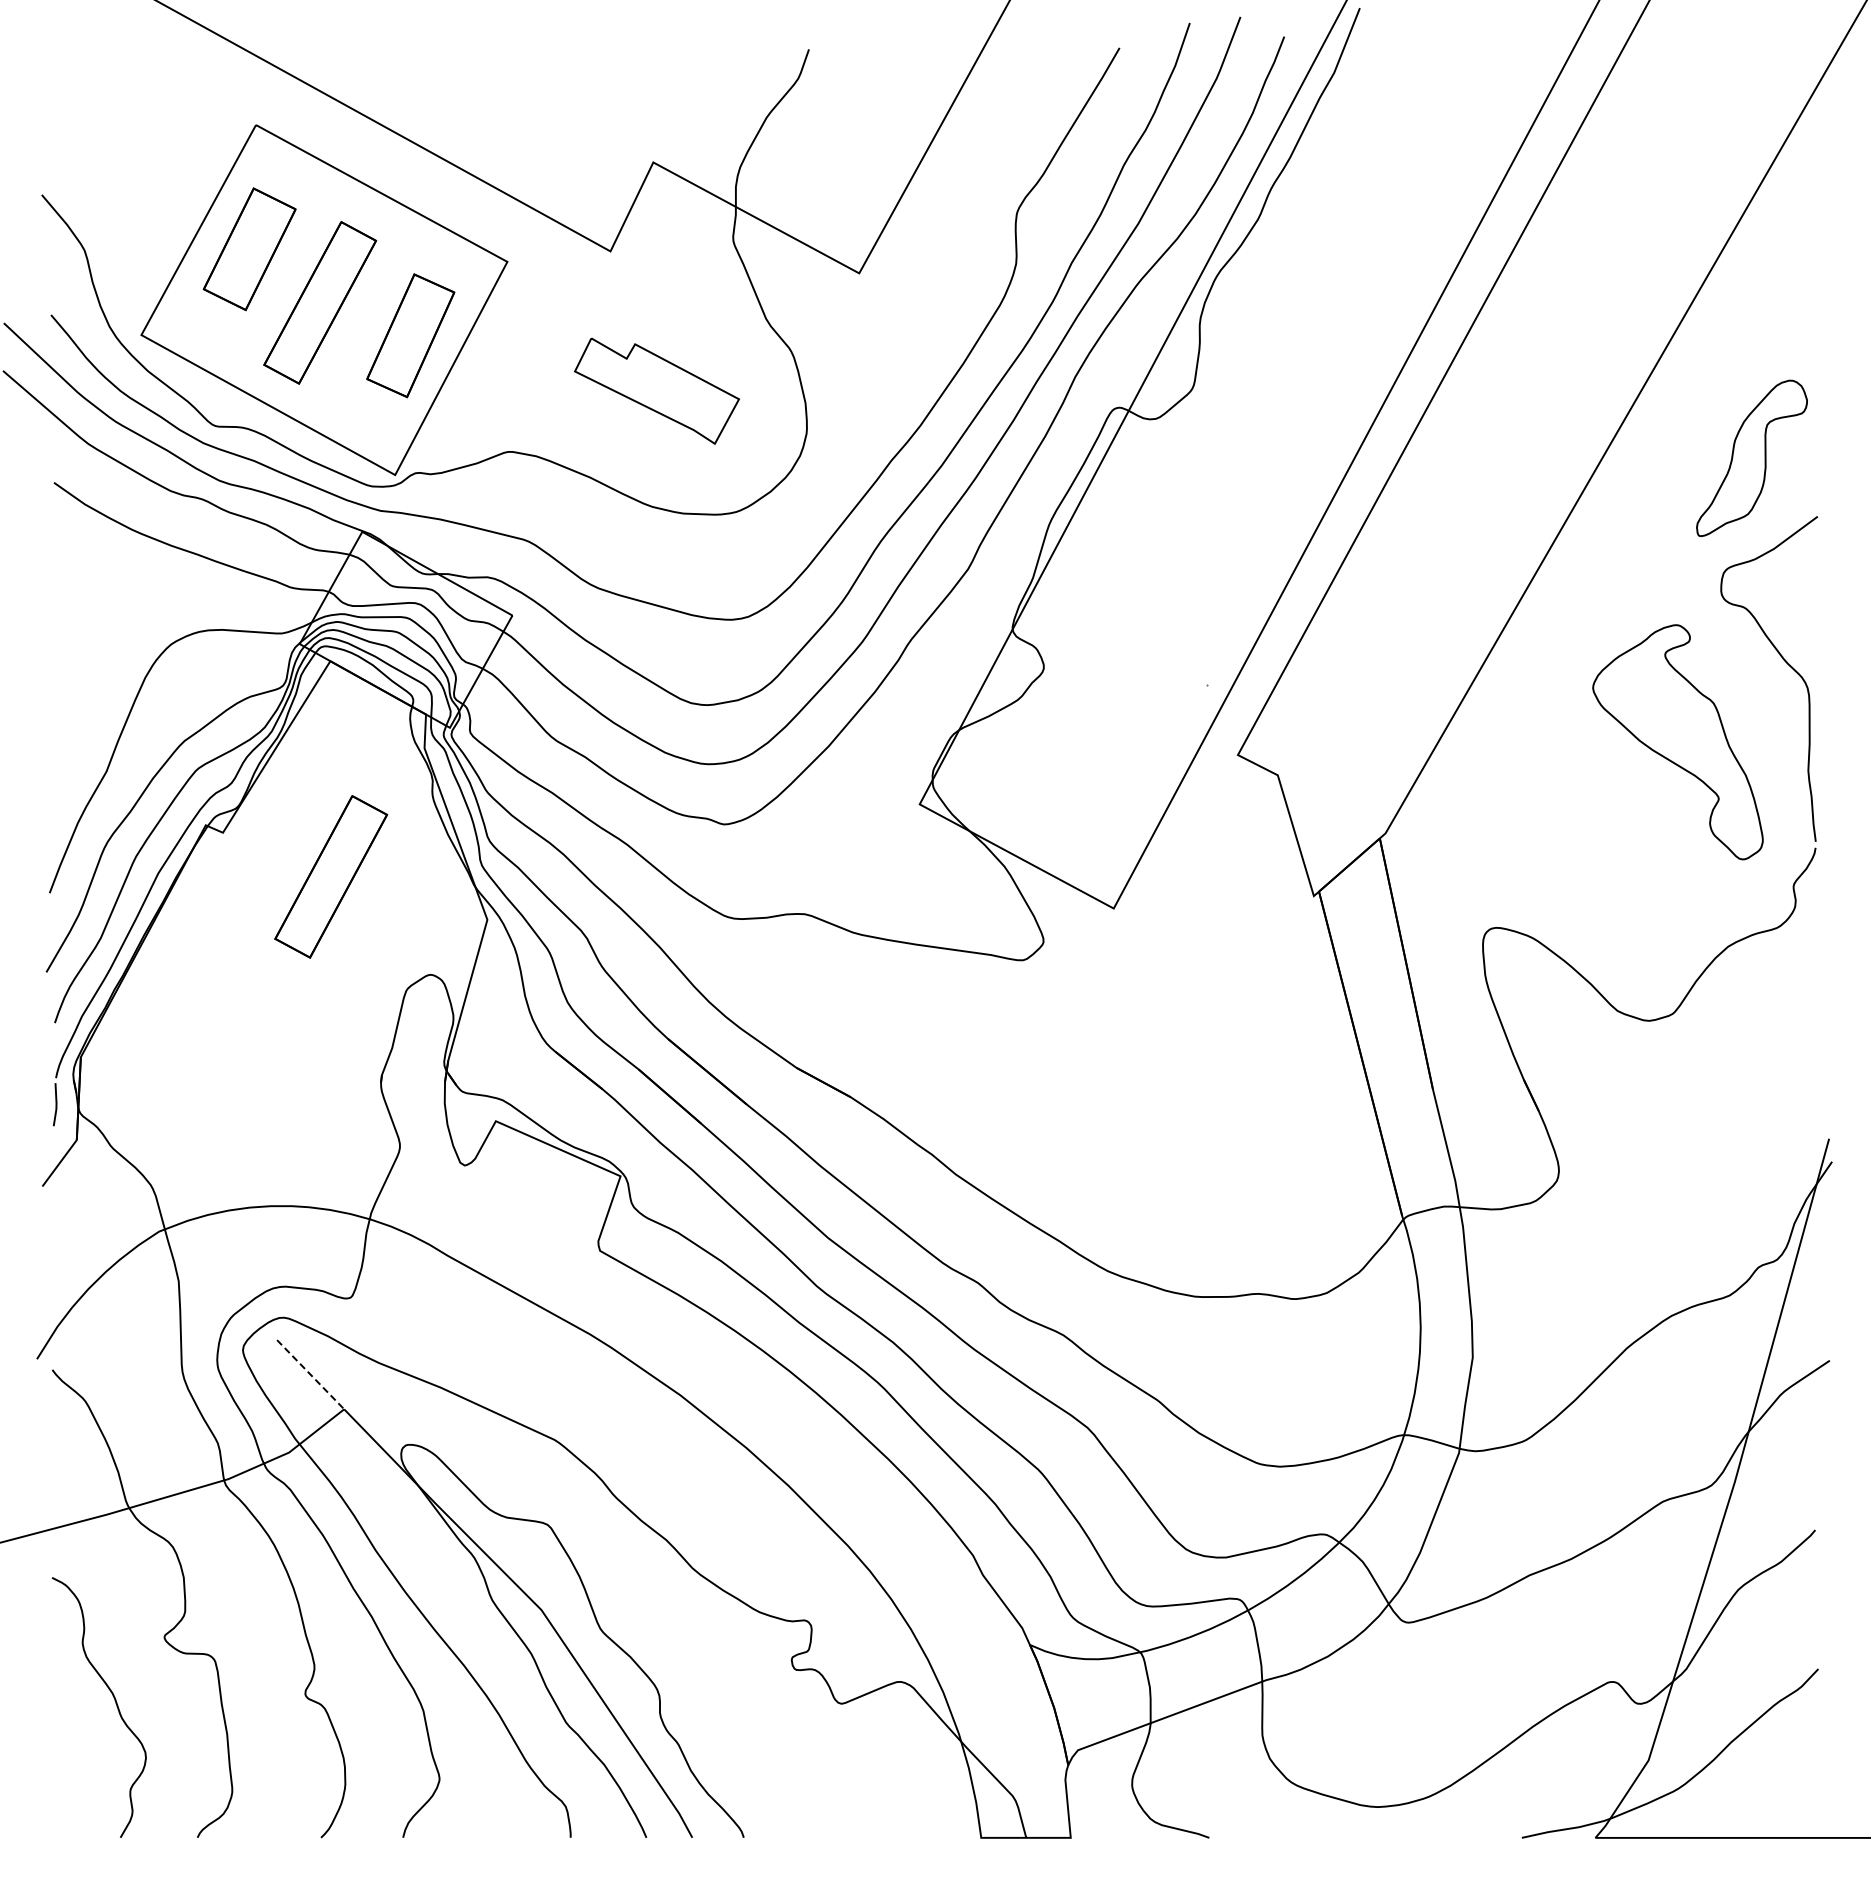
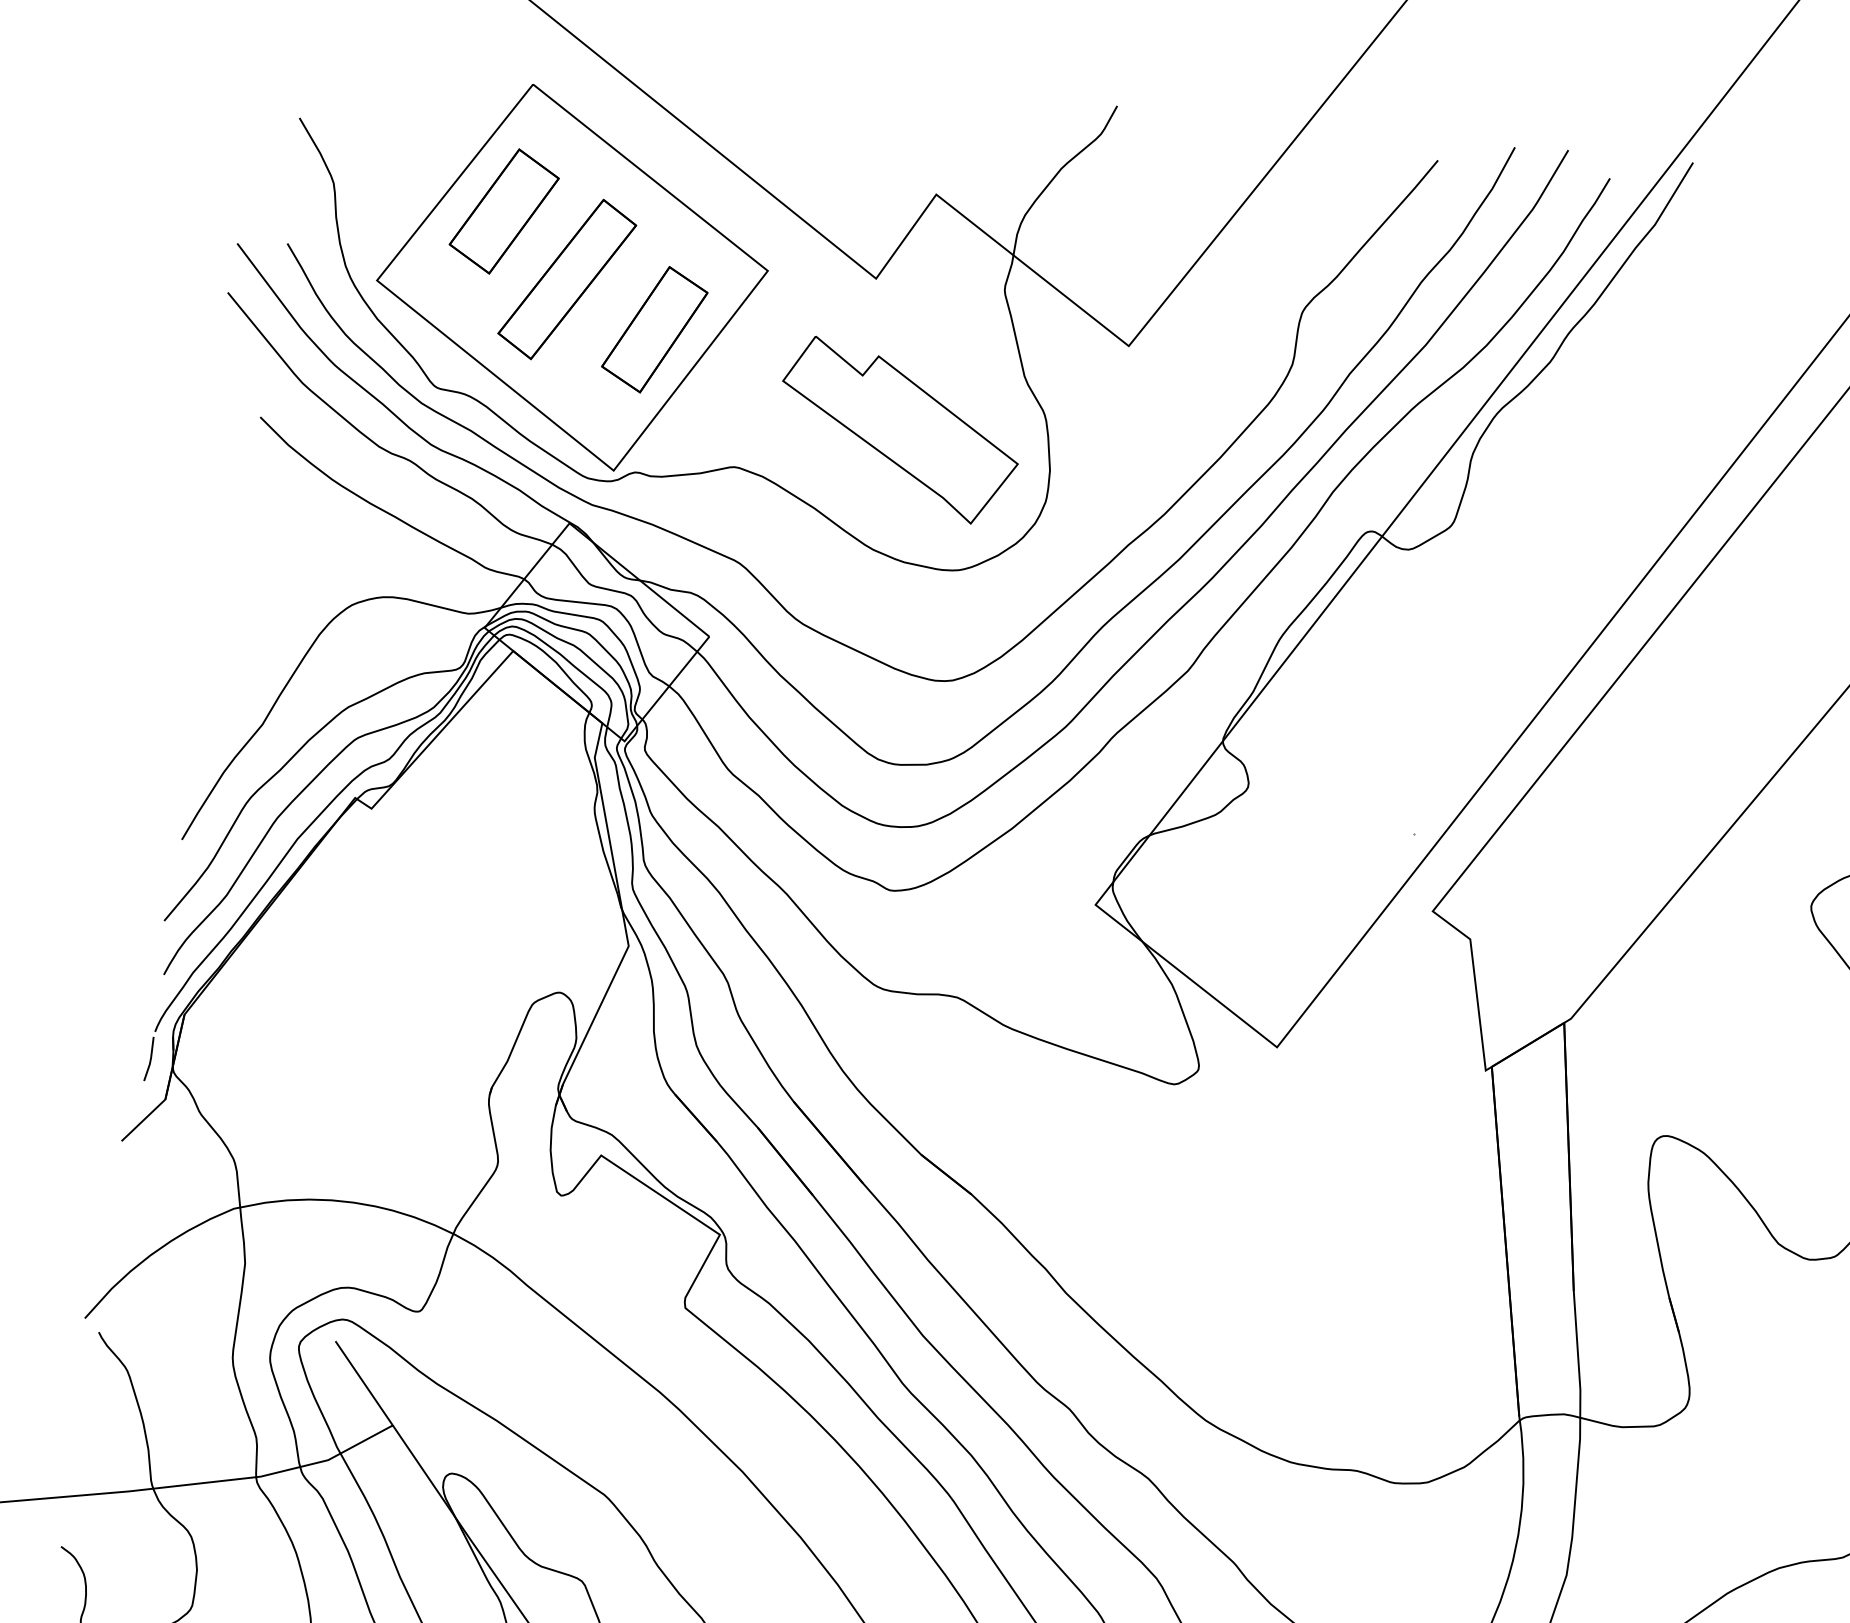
part: (656, 391) -> (898, 431), size x1.43
part: (331, 876) -> (475, 873), removed
line: (311, 1375) -> (365, 1384), dashed -> solid

